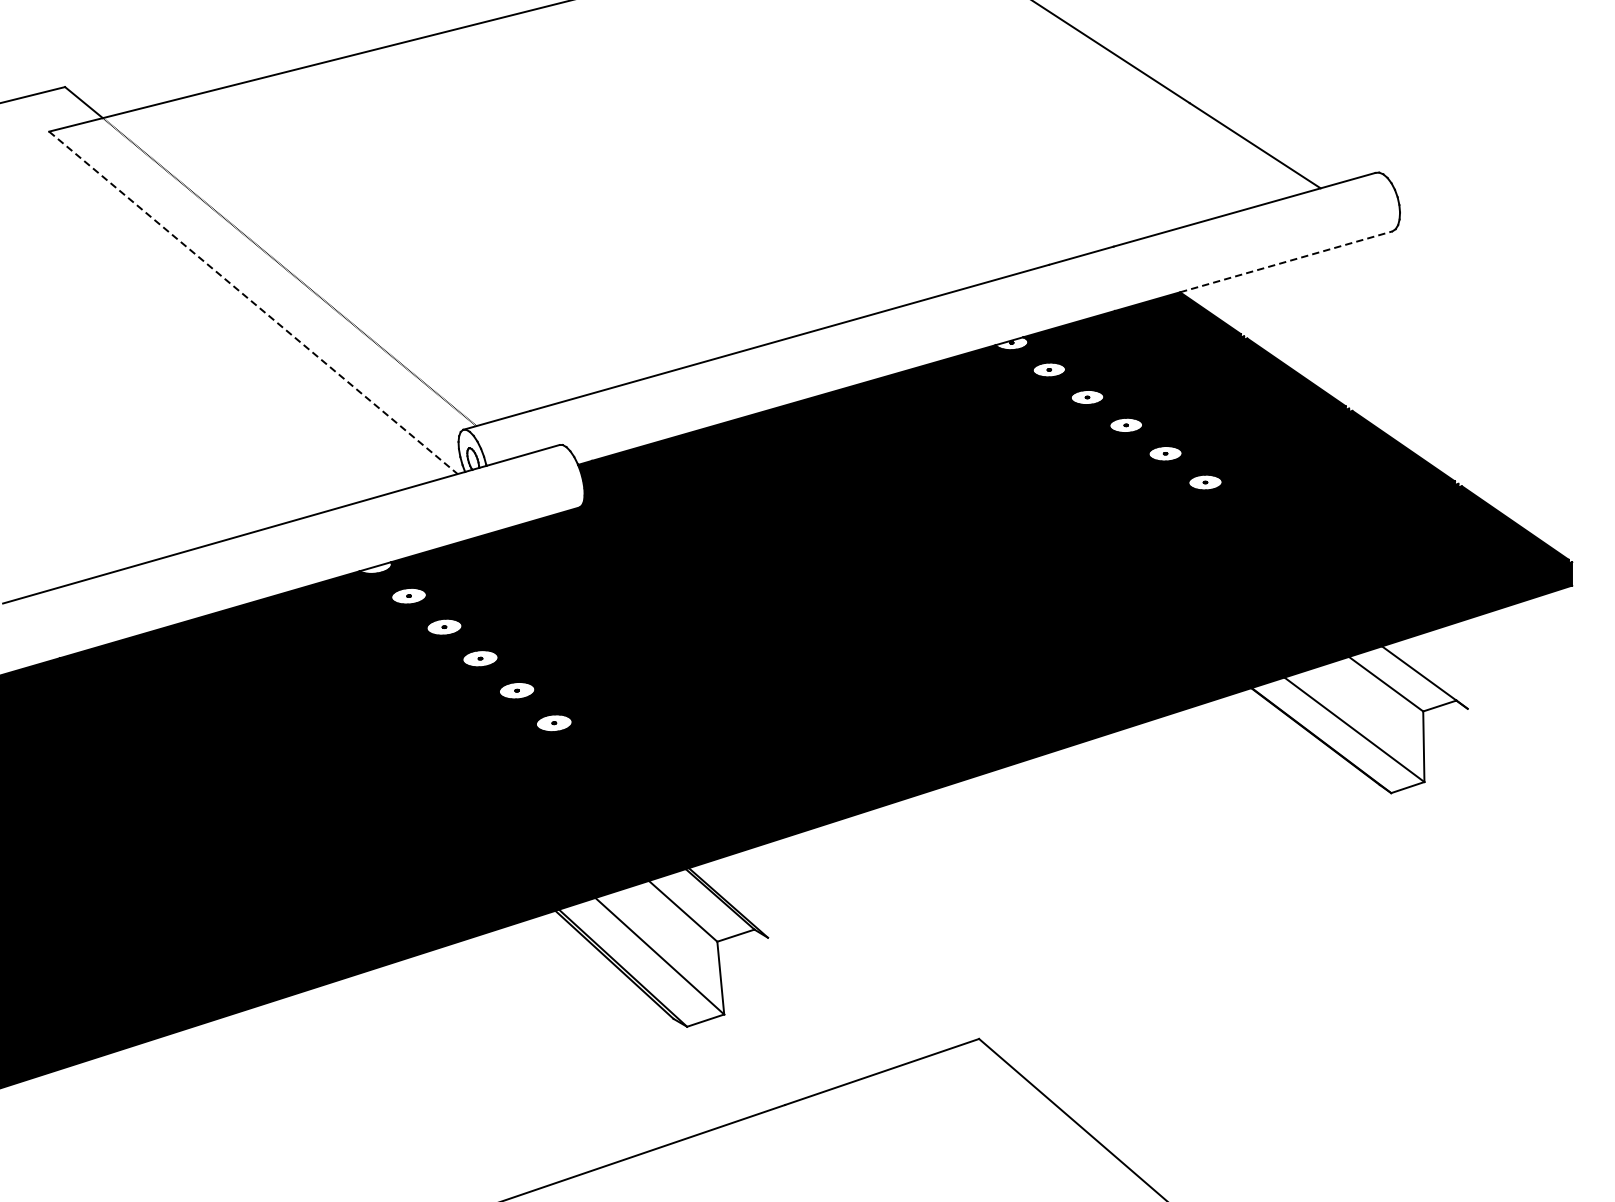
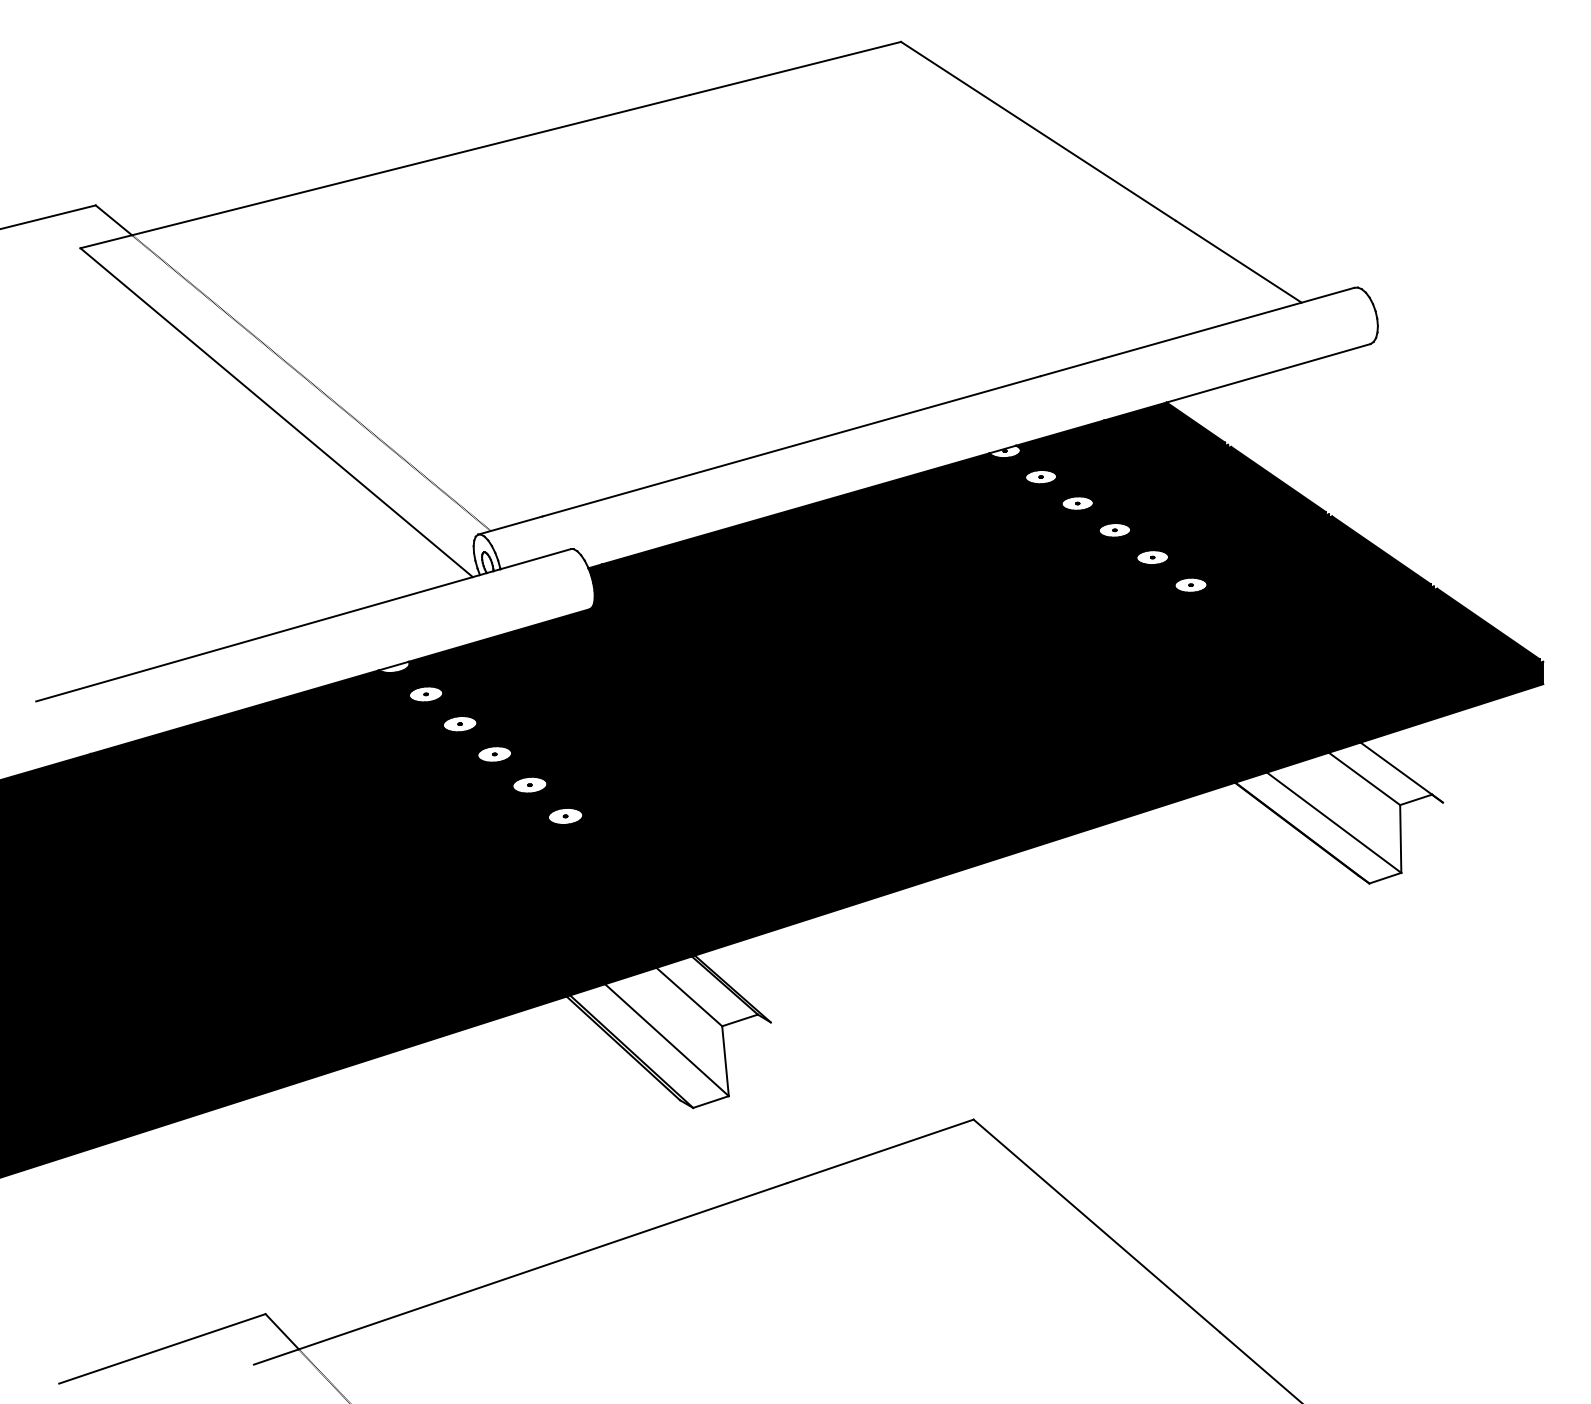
line: (1287, 262) -> (1269, 373), dashed -> solid
line: (253, 302) -> (276, 412), dashed -> solid

